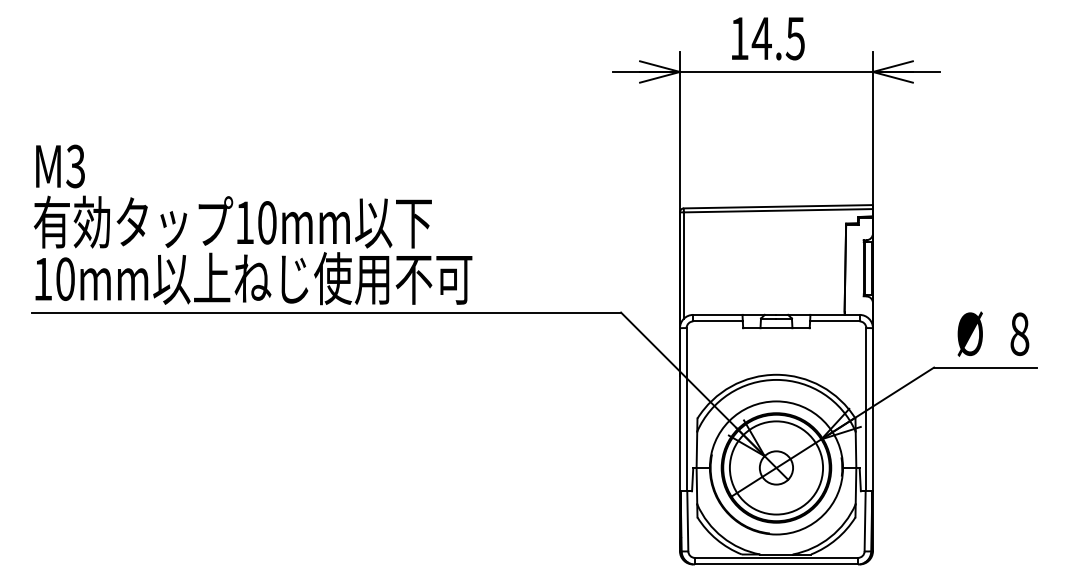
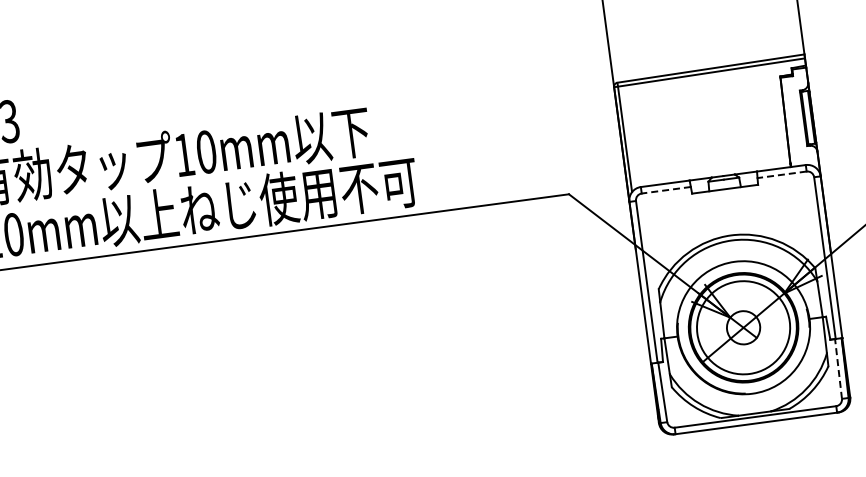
line: (718, 321) -> (666, 190), solid -> dashed
line: (834, 321) -> (781, 174), solid -> dashed
line: (865, 520) -> (838, 368), solid -> dashed

